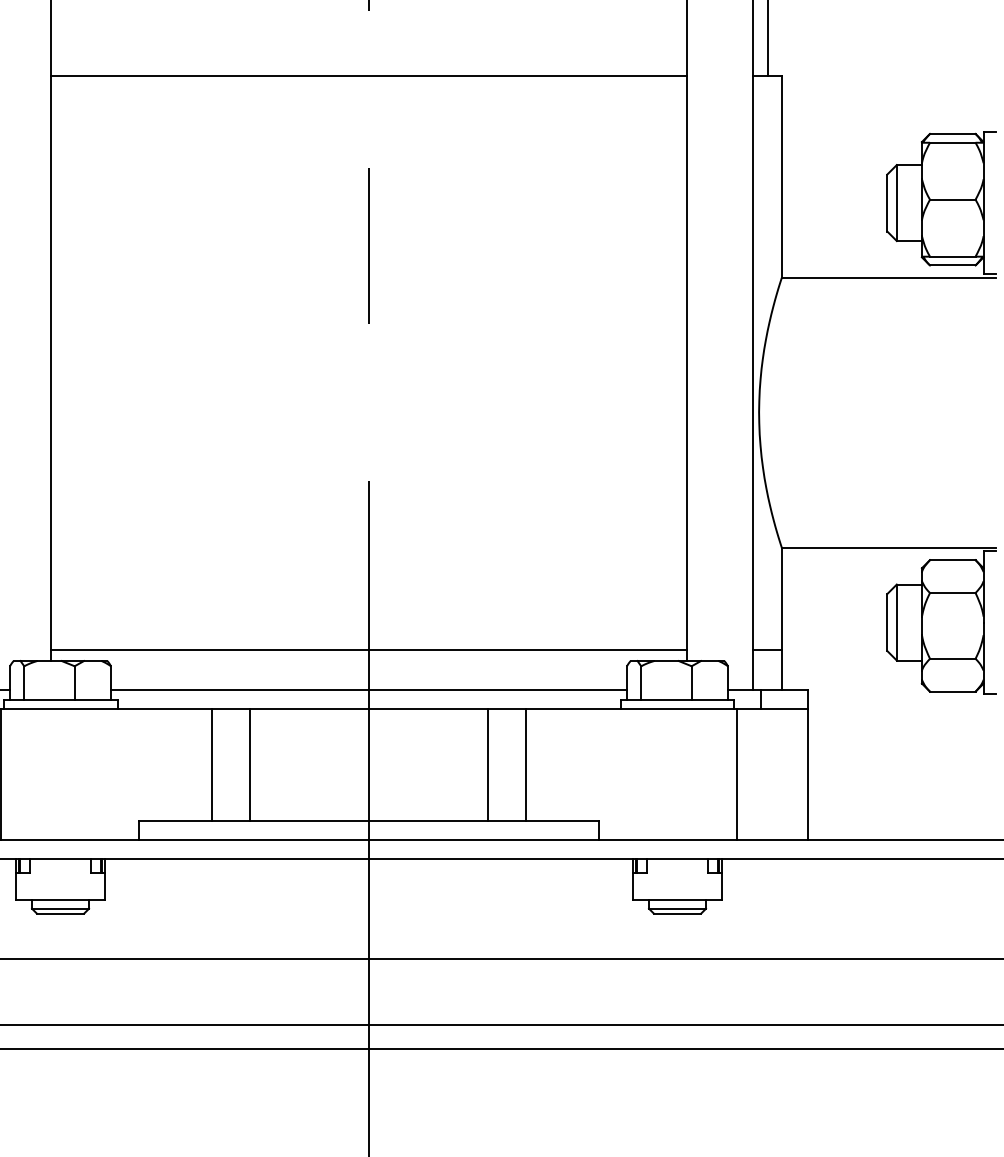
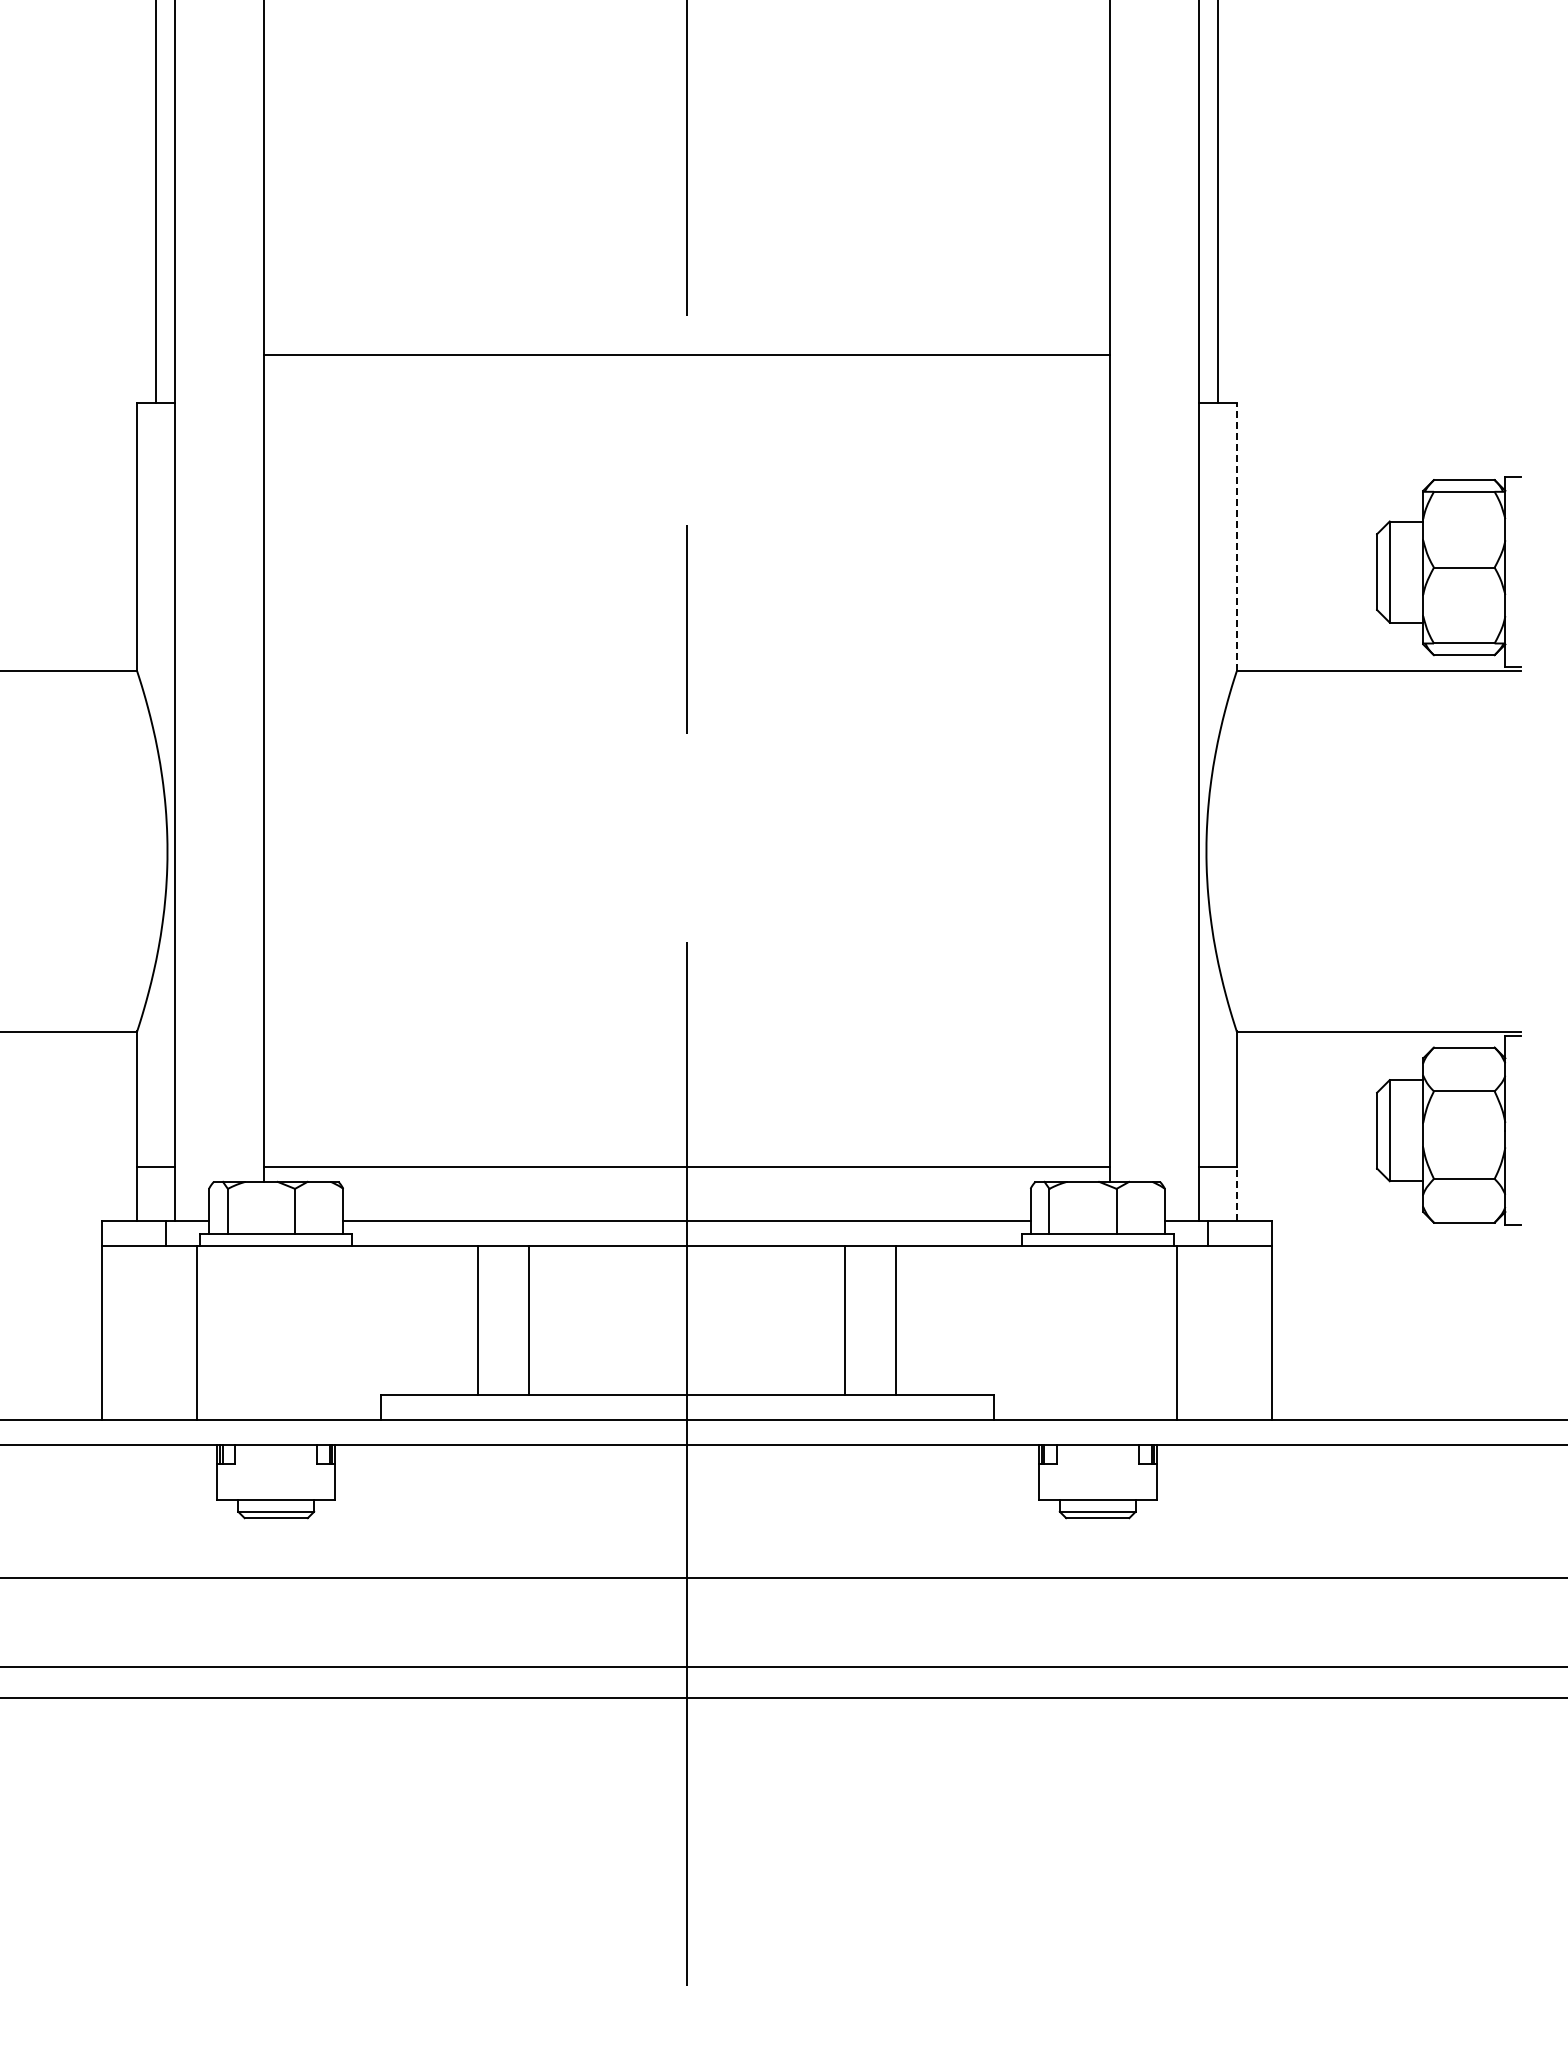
line: (368, 75) -> (686, 354), moved
line: (781, 176) -> (1236, 536), solid -> dashed
line: (781, 670) -> (1236, 1194), solid -> dashed

